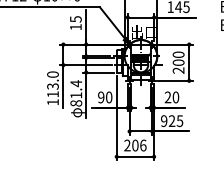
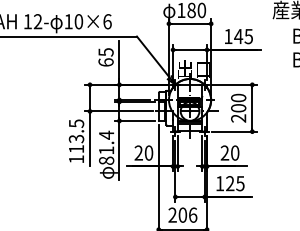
text: (75, 27) -> (105, 62), 15 -> 65
text: (52, 74) -> (76, 123), 113.0 -> 113.5
text: (101, 97) -> (138, 153), 90 -> 20
text: (163, 121) -> (219, 183), 925 -> 125

